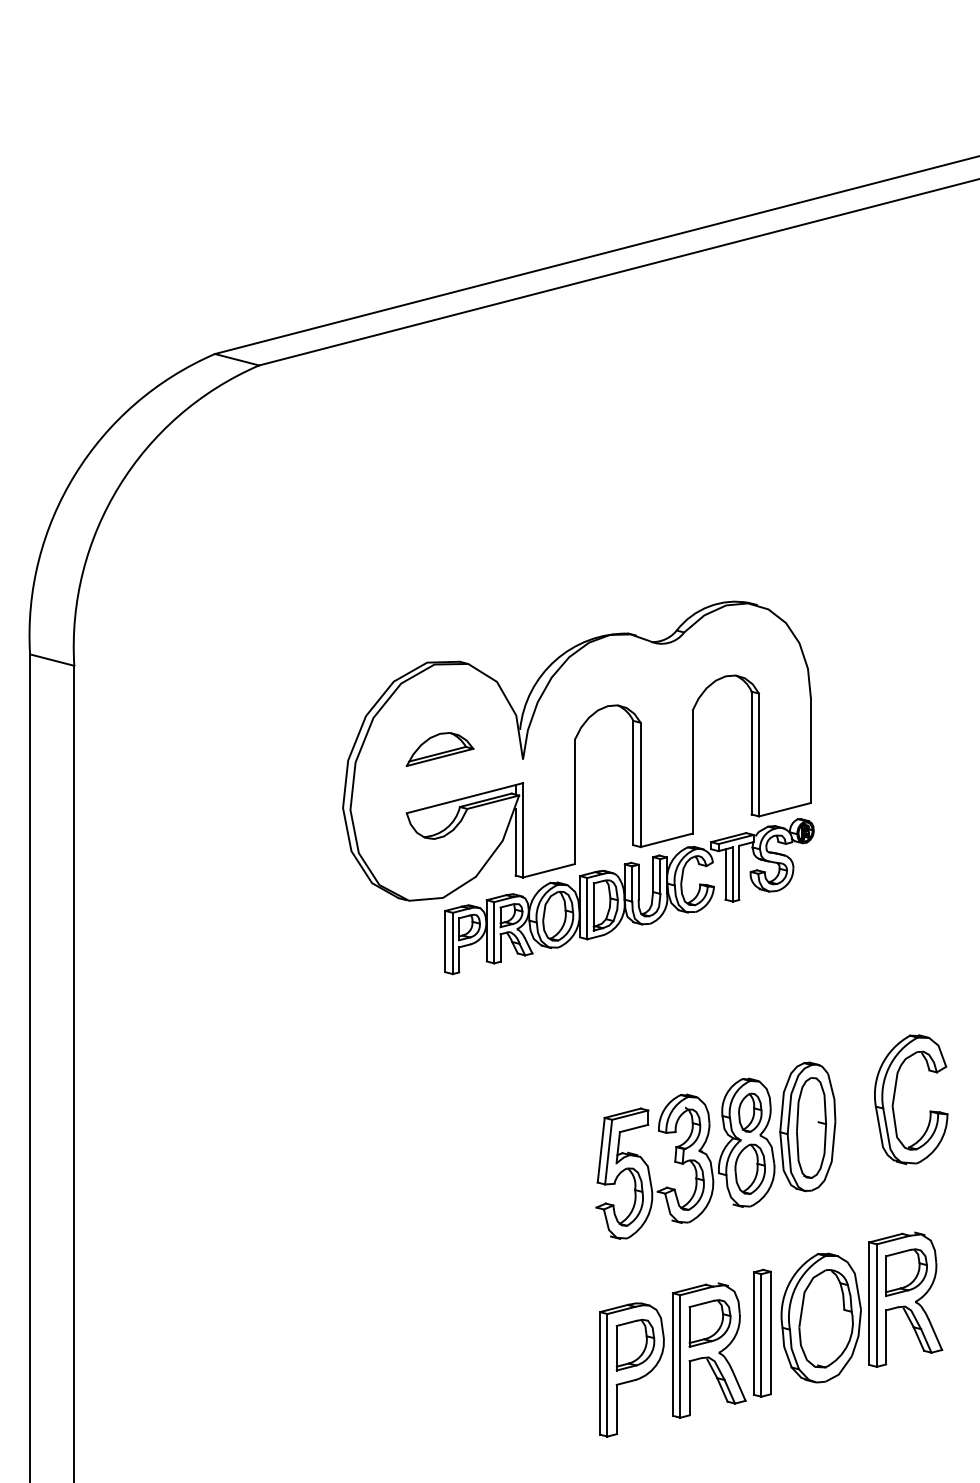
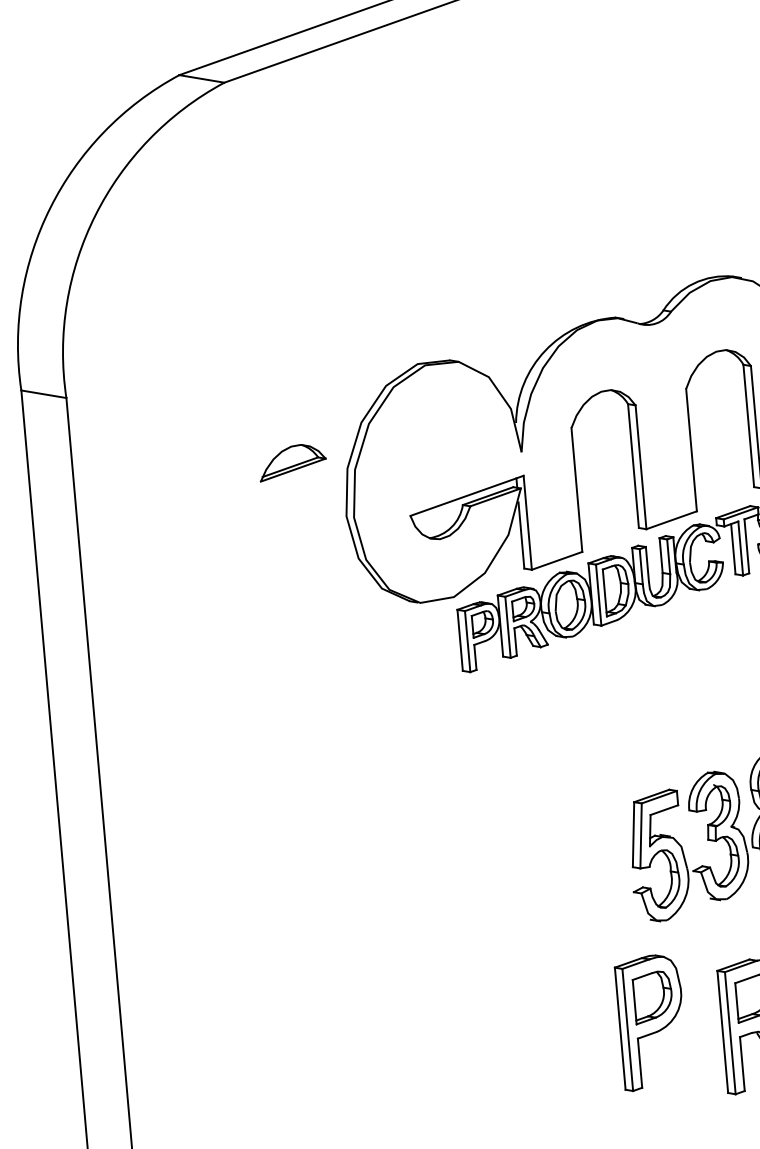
part: (439, 749) -> (292, 462), moved
part: (631, 1369) -> (651, 1022), moved

